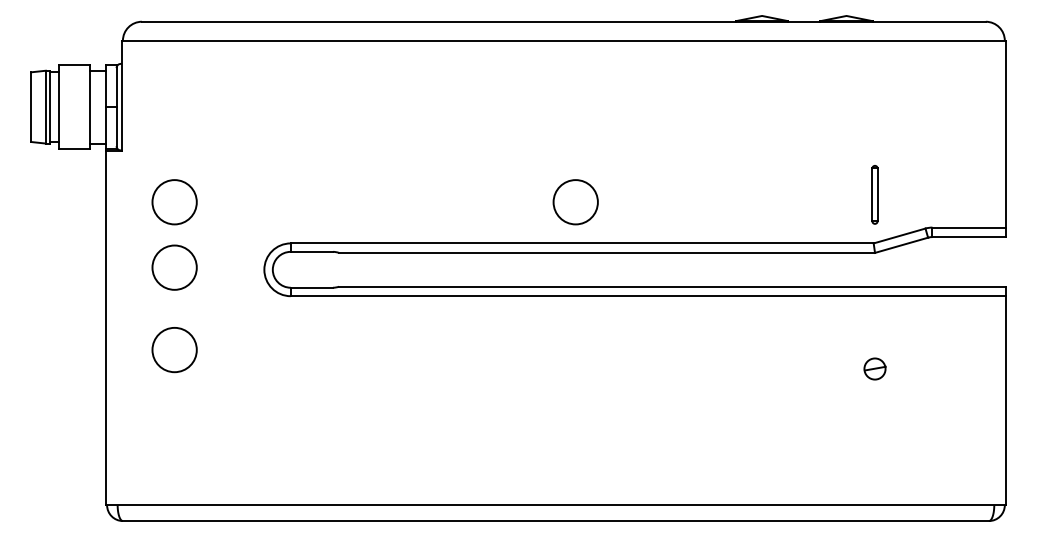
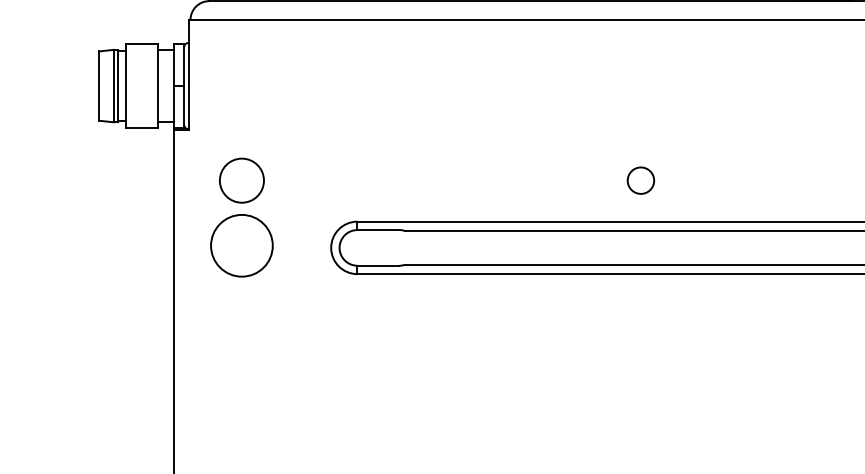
circle: (575, 202) -> (640, 180), size x0.6
circle: (174, 267) -> (241, 245), size x1.4
circle: (174, 350) -> (241, 328), removed

